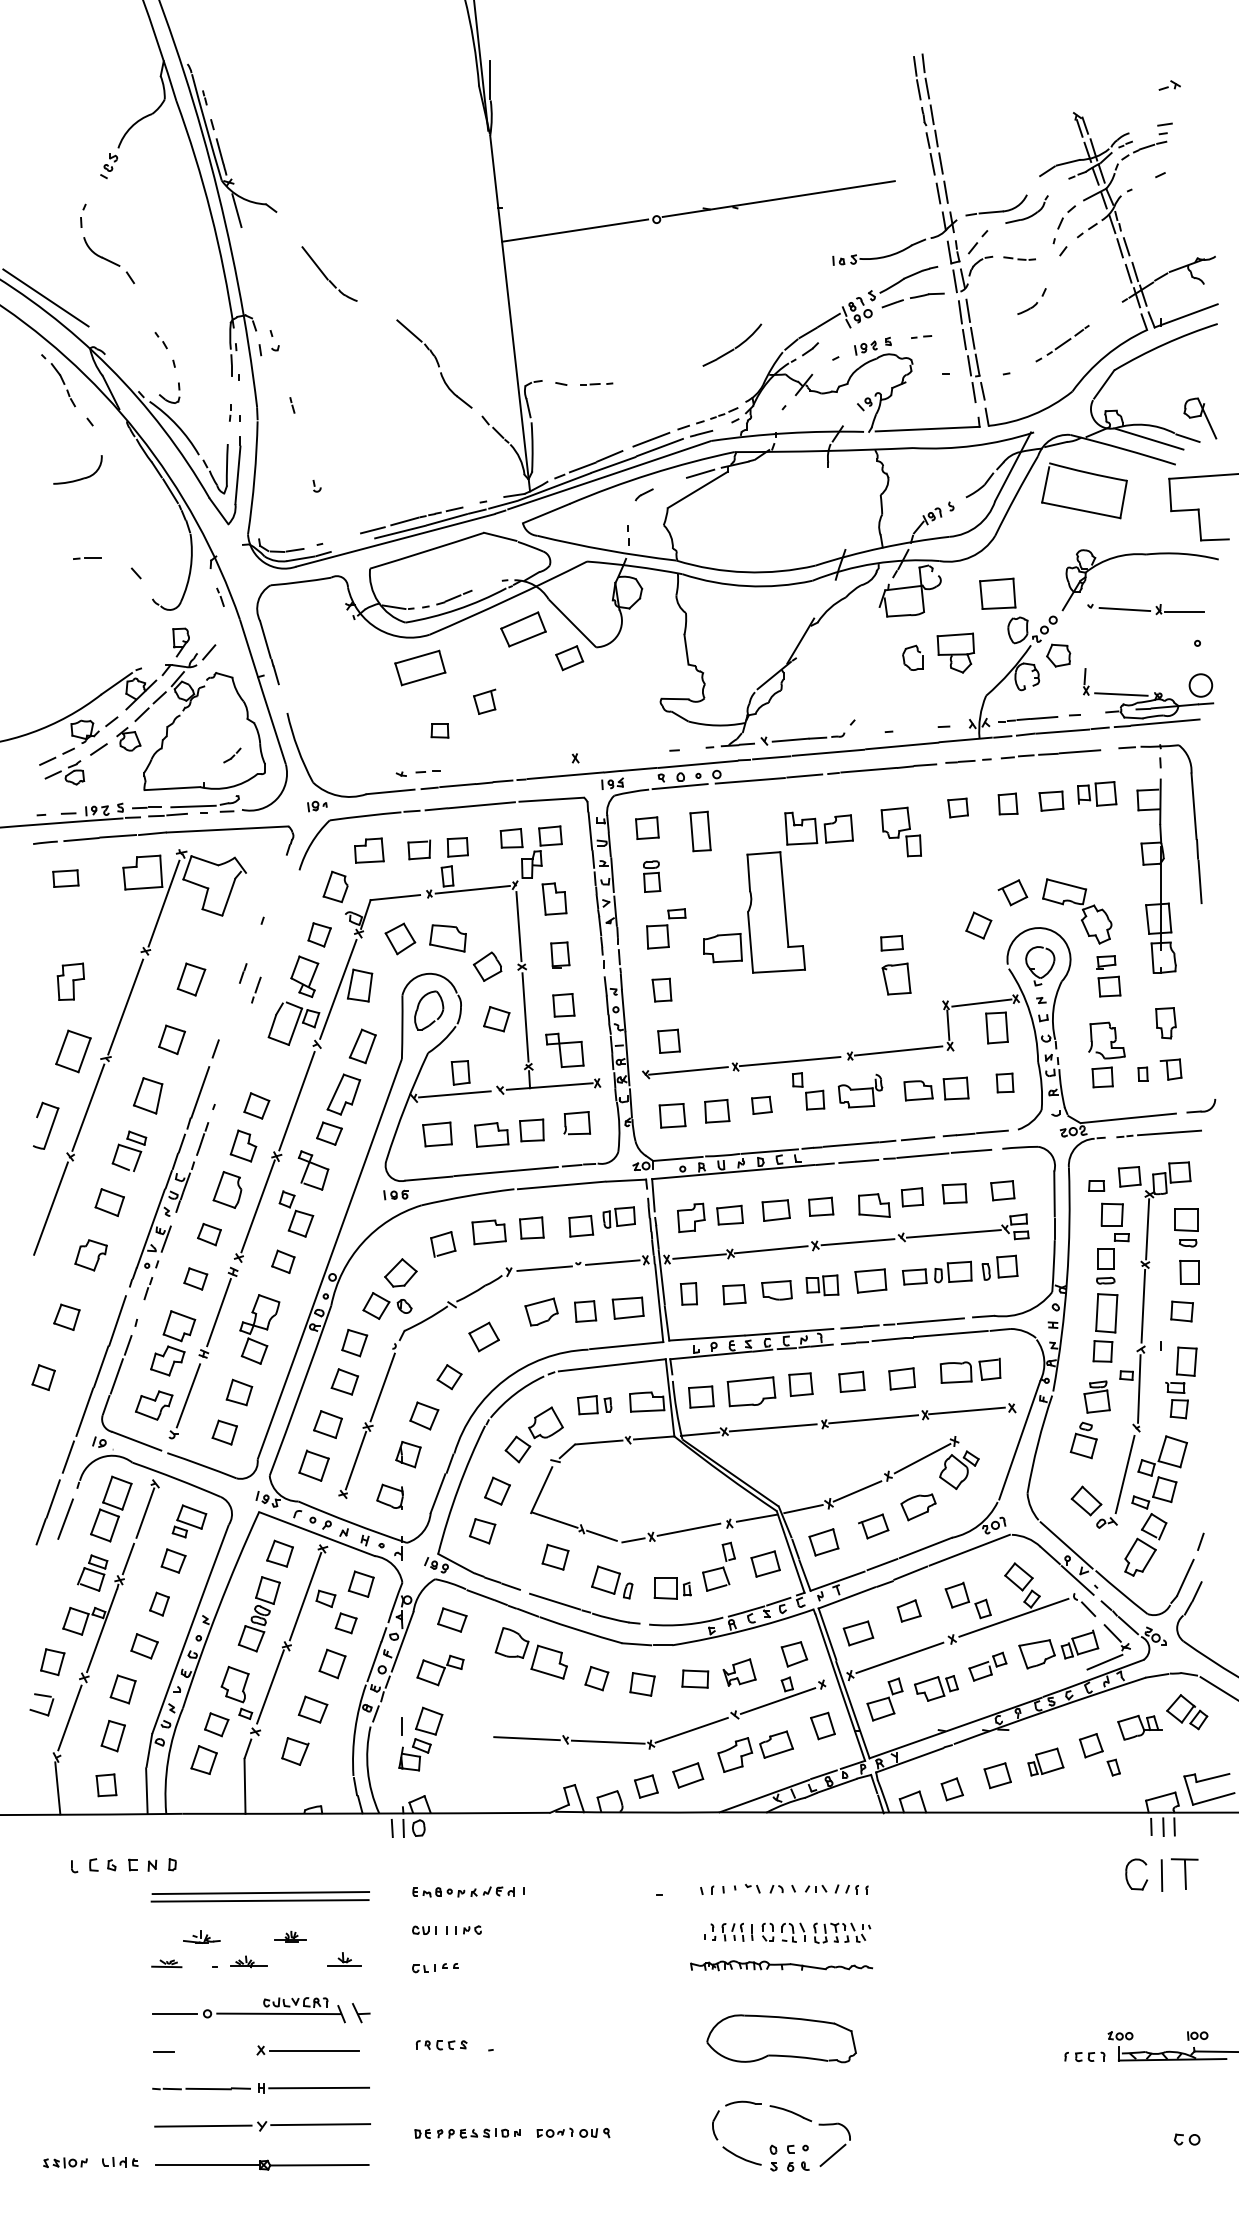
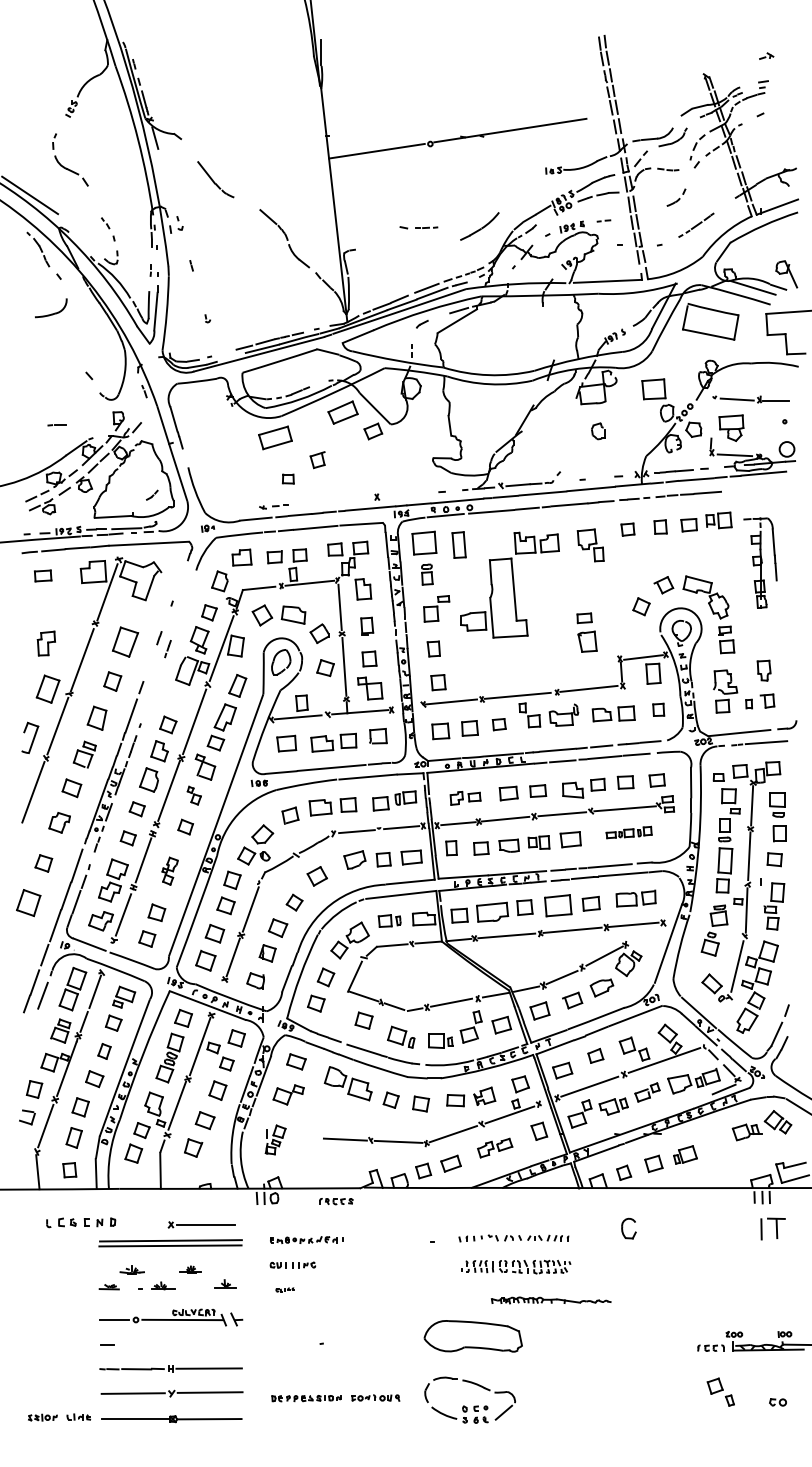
part: (583, 383) -> (418, 227), moved
line: (86, 559) -> (56, 425), moved
part: (955, 652) -> (731, 427), moved
part: (646, 827) -> (423, 542), size x1.6
part: (1160, 858) -> (760, 562), size x0.6
part: (191, 978) -> (125, 641), size x1.4
part: (296, 1213) -> (194, 795), size x0.6
part: (710, 1218) -> (465, 798), size x0.7
part: (958, 1270) -> (628, 832), size x0.6
part: (258, 1328) -> (169, 870), size x0.6
part: (43, 1376) -> (28, 902), size x1.6
part: (852, 1381) -> (558, 905), size x1.6
part: (420, 1738) -> (275, 1139), size x0.7
part: (754, 1750) -> (494, 1147), size x0.7
part: (1099, 1753) -> (720, 1391), moved
part: (1135, 1874) -> (628, 1228), moved
part: (780, 1965) -> (550, 1300), moved
part: (434, 1967) -> (284, 1289), size x0.6
part: (780, 2039) -> (472, 1336), moved
part: (441, 2045) -> (336, 1201), moved
part: (307, 2049) -> (201, 1224), moved
part: (788, 2144) -> (474, 1405), moved

